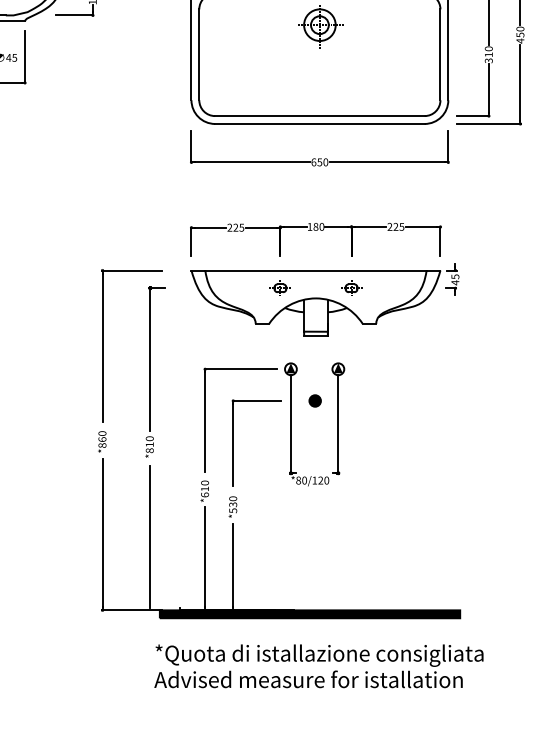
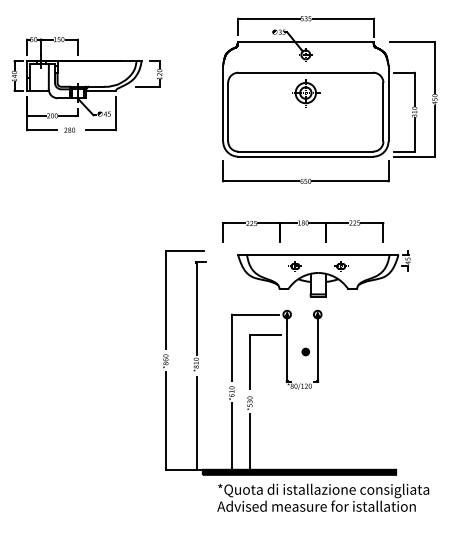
part: (324, 299) -> (323, 273), moved
part: (314, 400) -> (305, 351), moved
text: (319, 665) -> (323, 497), moved

